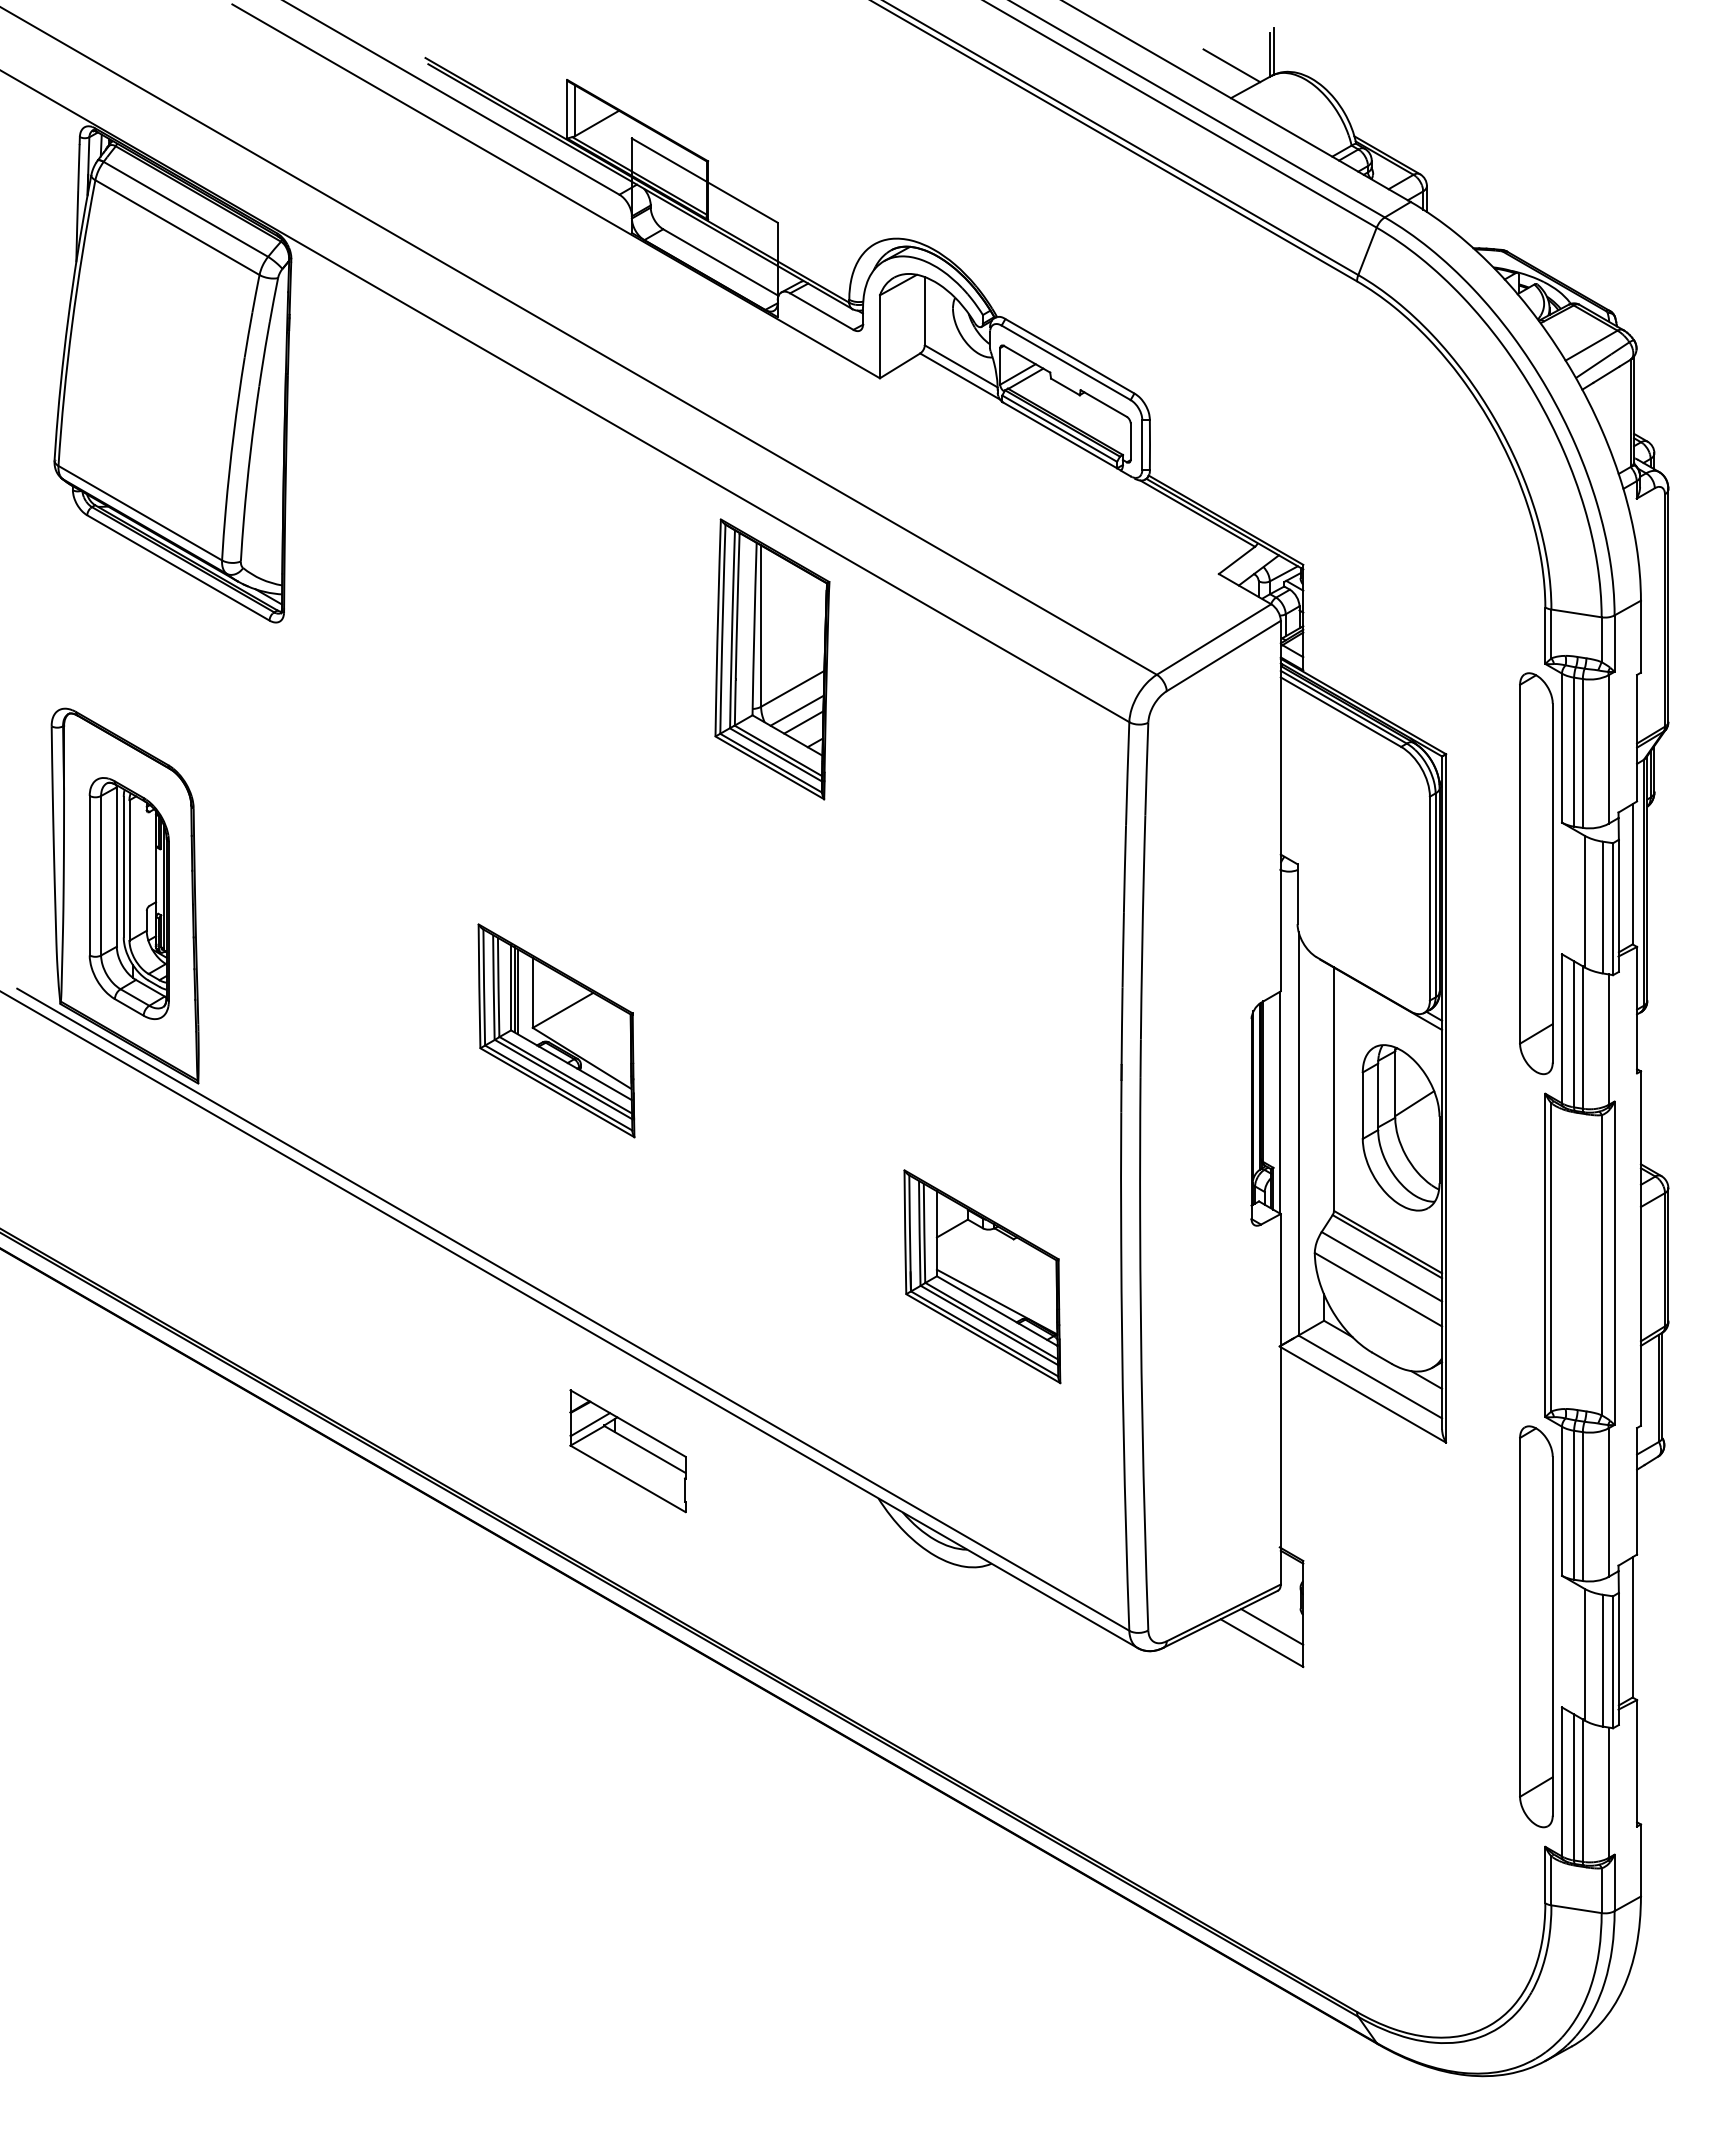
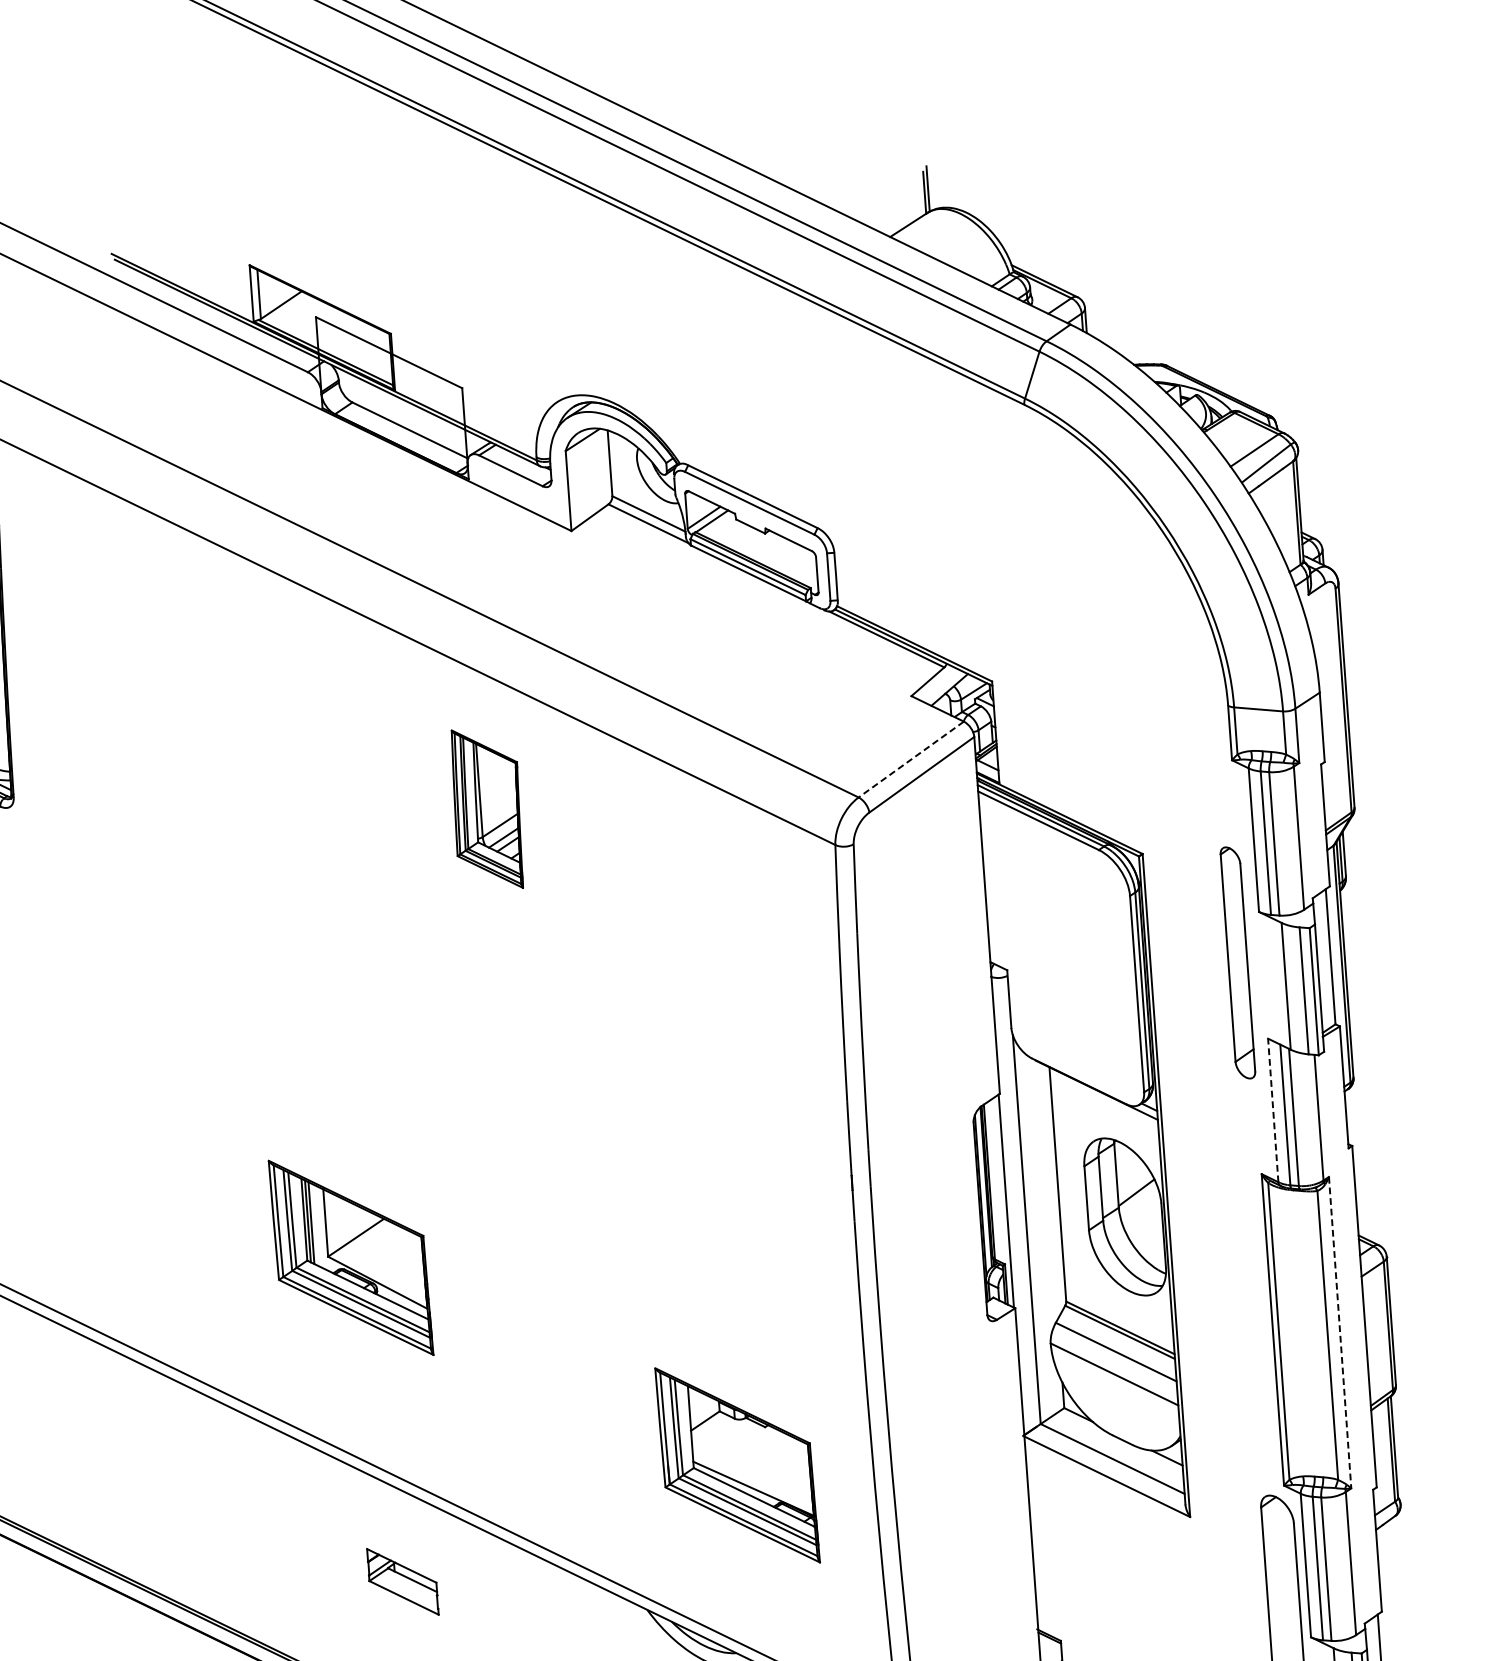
line: (1231, 65) -> (888, 205), removed
line: (1213, 639) -> (910, 759), solid -> dashed
part: (772, 659) -> (487, 809), size x0.6
part: (1536, 873) -> (1237, 962), size x0.6
line: (1561, 1028) -> (1272, 1110), solid -> dashed
part: (556, 1030) -> (351, 1257), moved
line: (1614, 1263) -> (1340, 1332), solid -> dashed
part: (982, 1276) -> (737, 1465), moved
part: (627, 1451) -> (402, 1582), size x0.6

